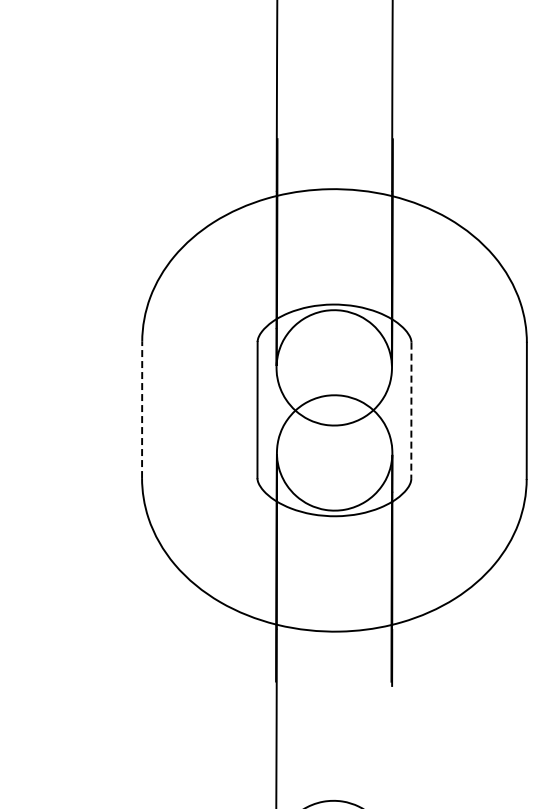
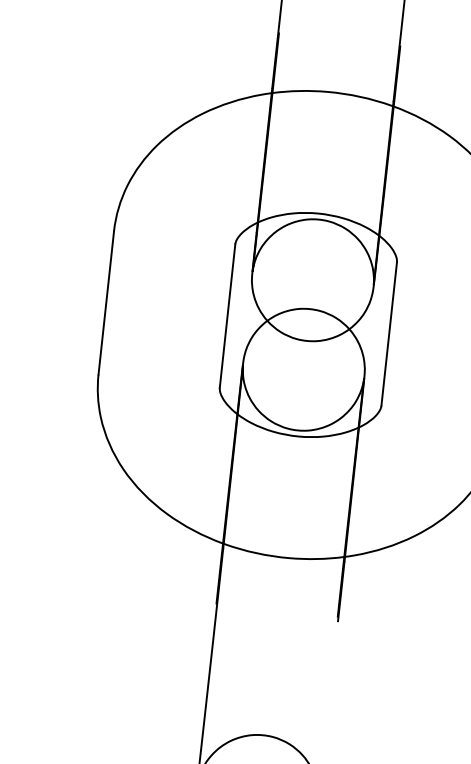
line: (142, 409) -> (106, 302), dashed -> solid
line: (411, 411) -> (389, 334), dashed -> solid

